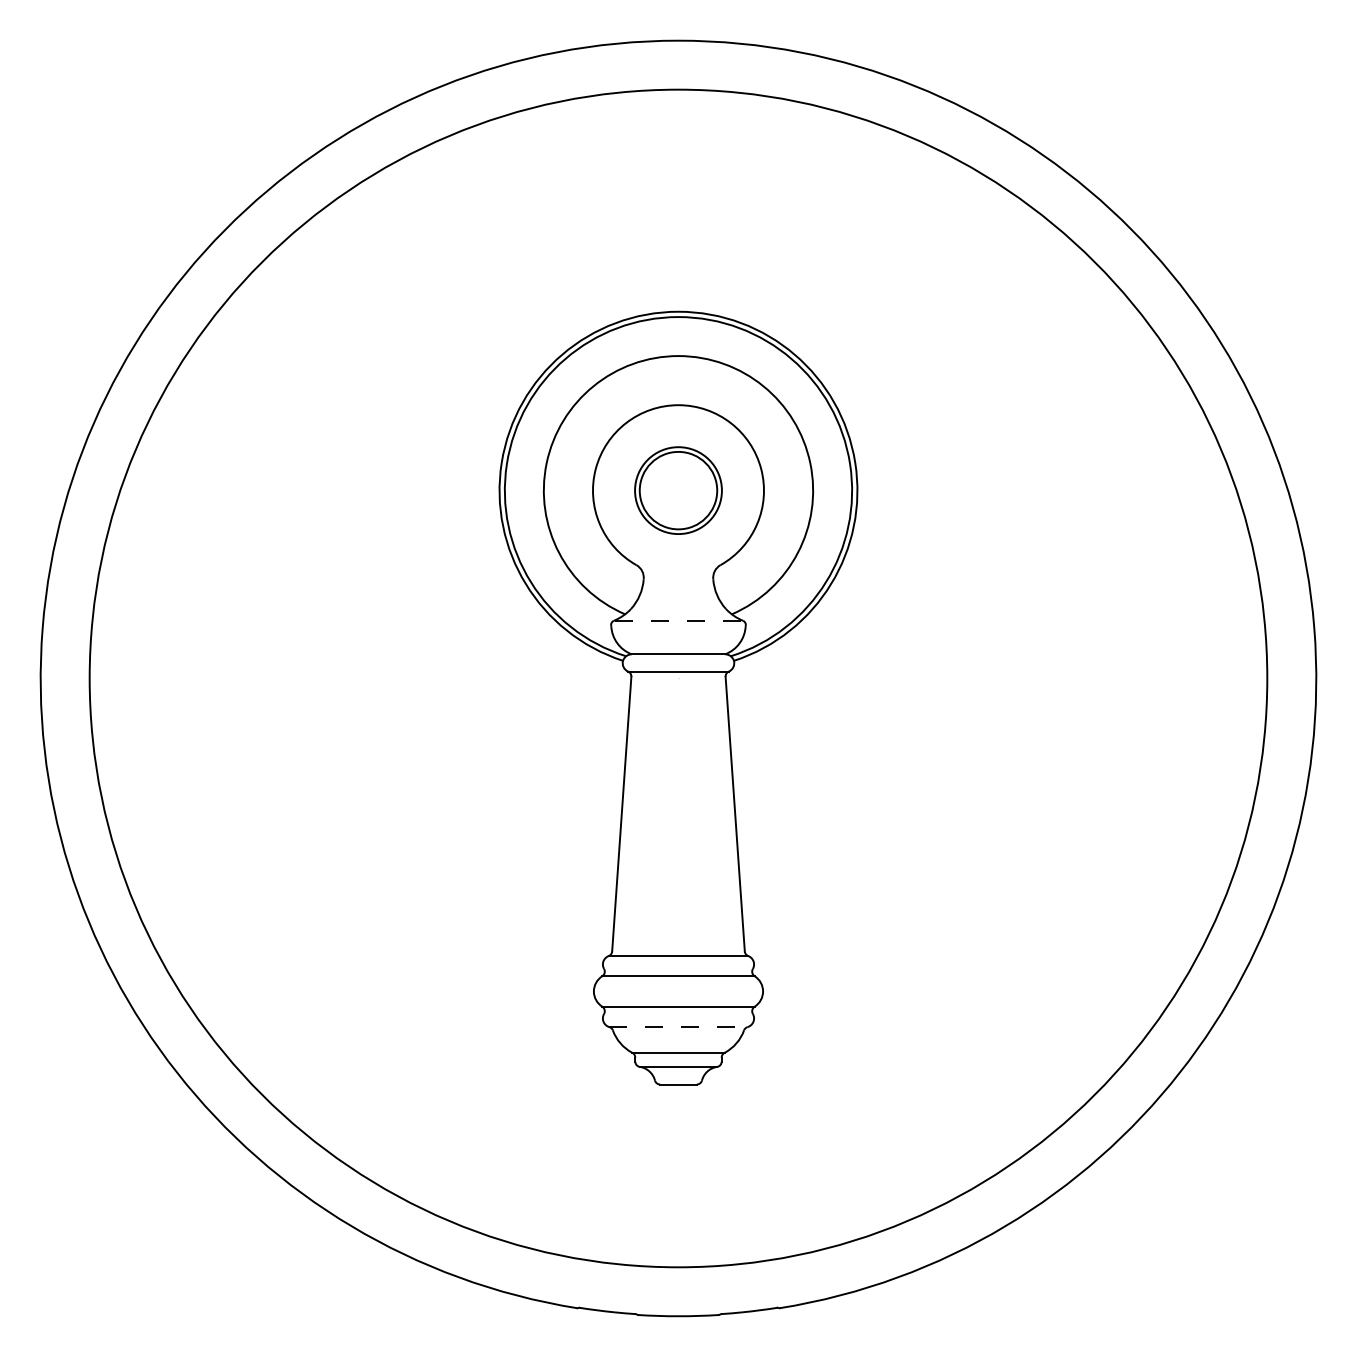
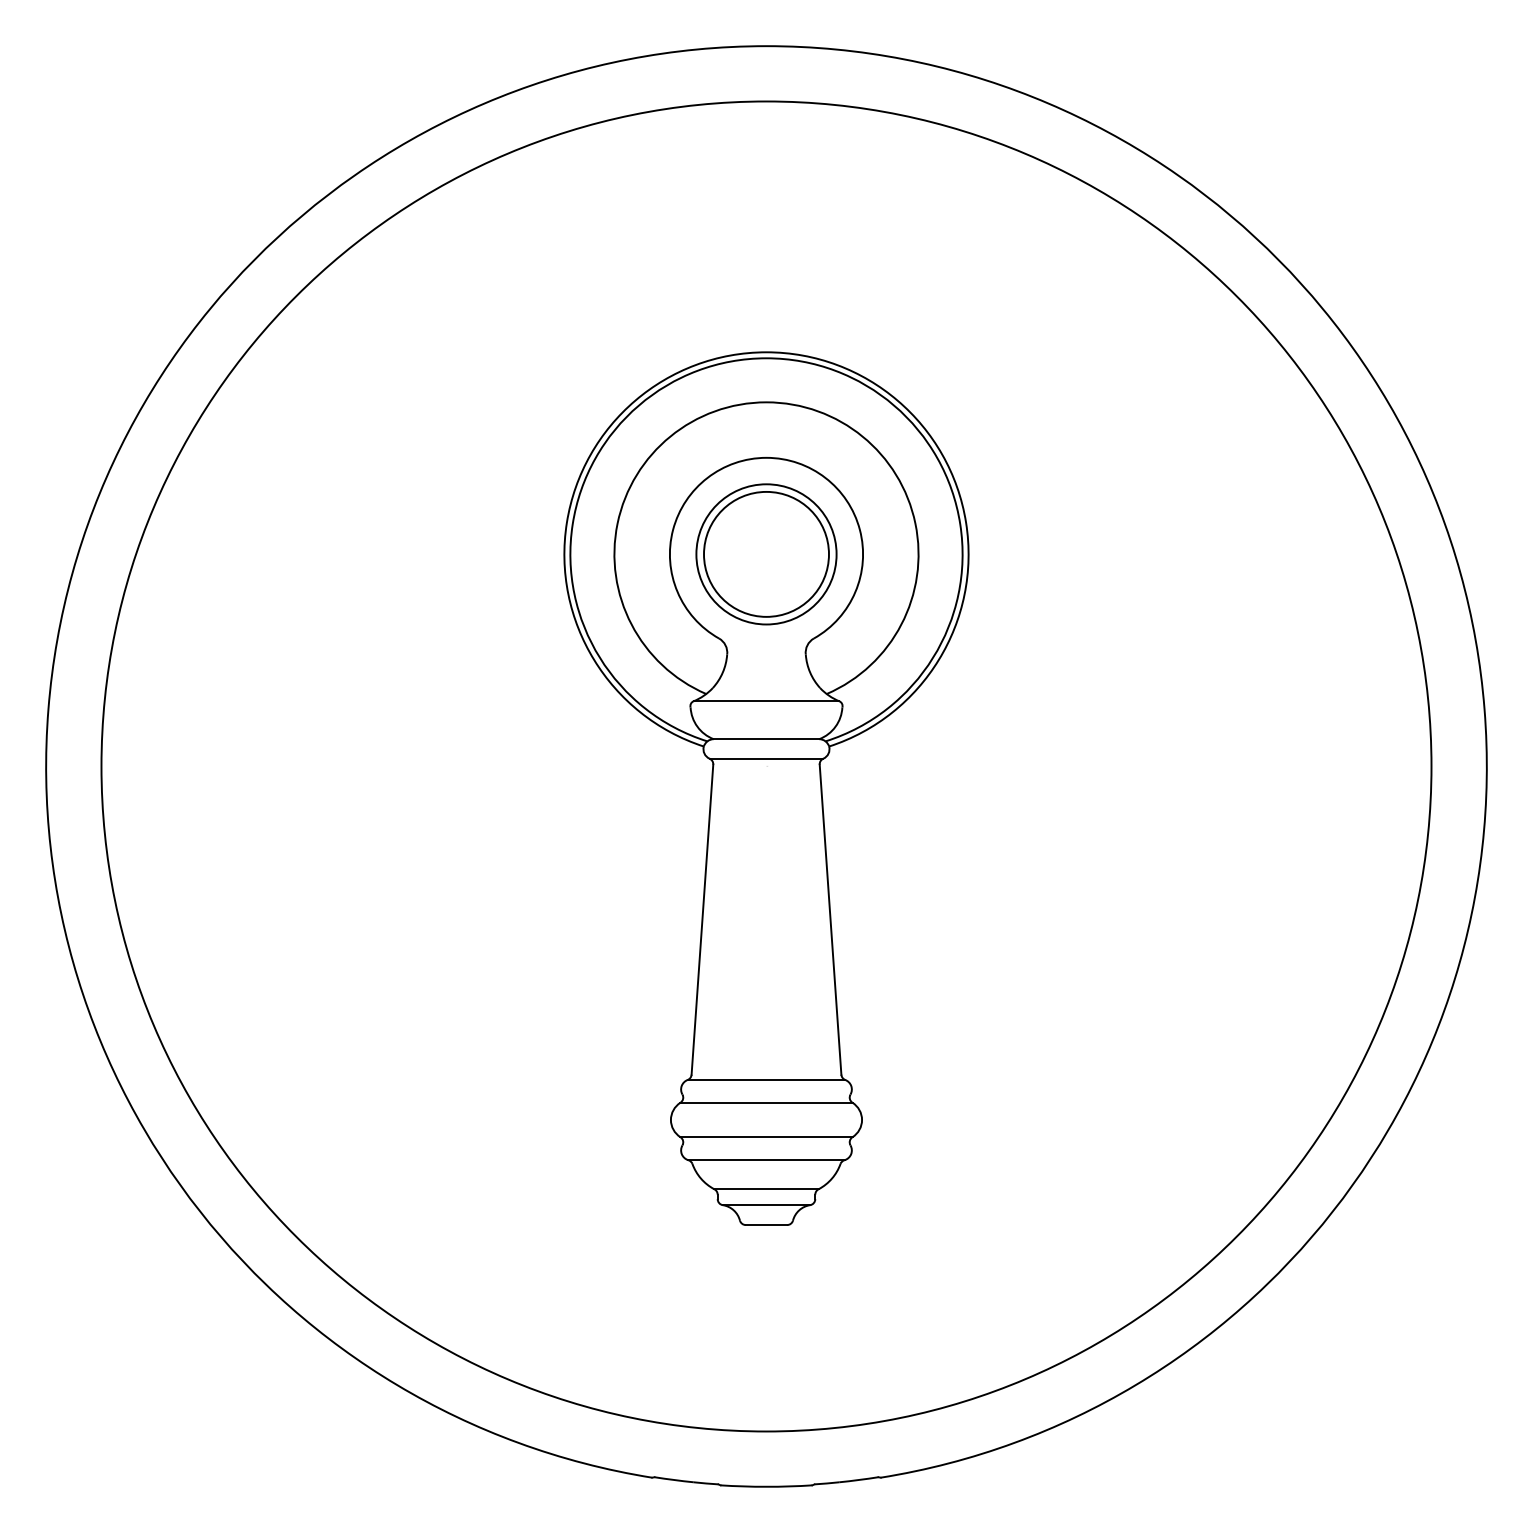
part: (678, 490) -> (766, 554), size x1.43
line: (678, 620) -> (766, 700), dashed -> solid
line: (679, 1027) -> (767, 1160), dashed -> solid

